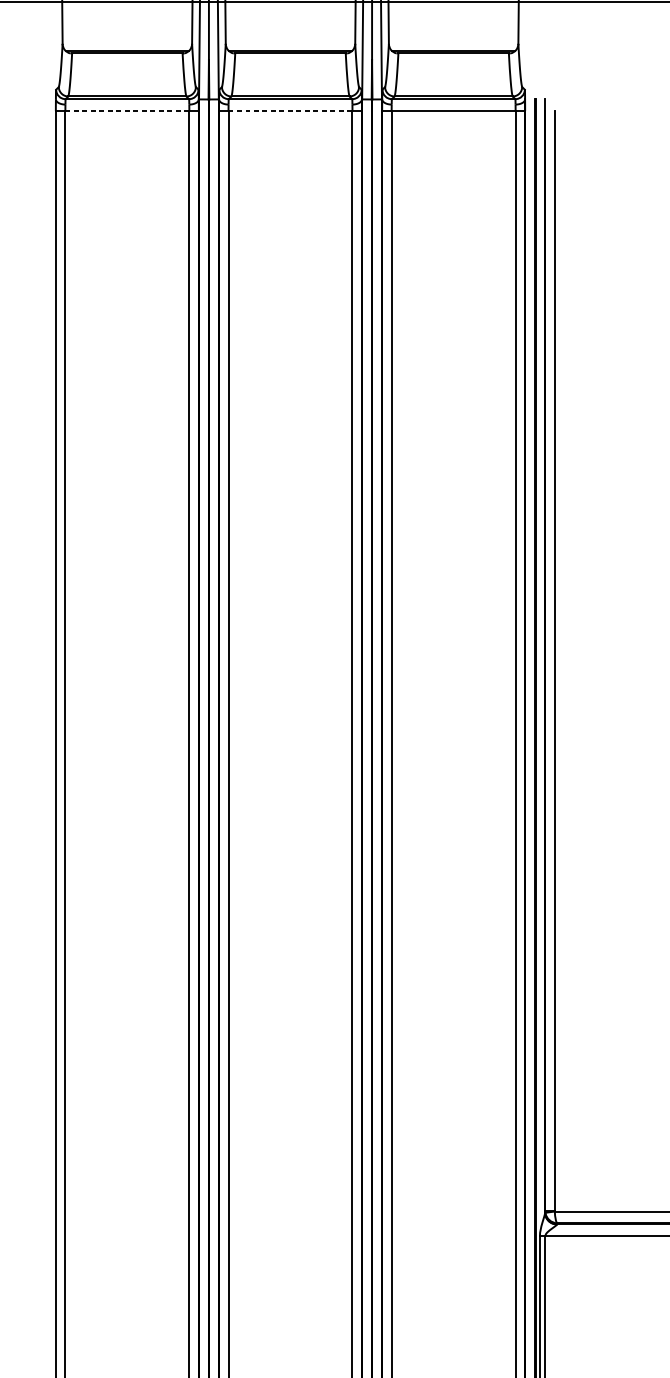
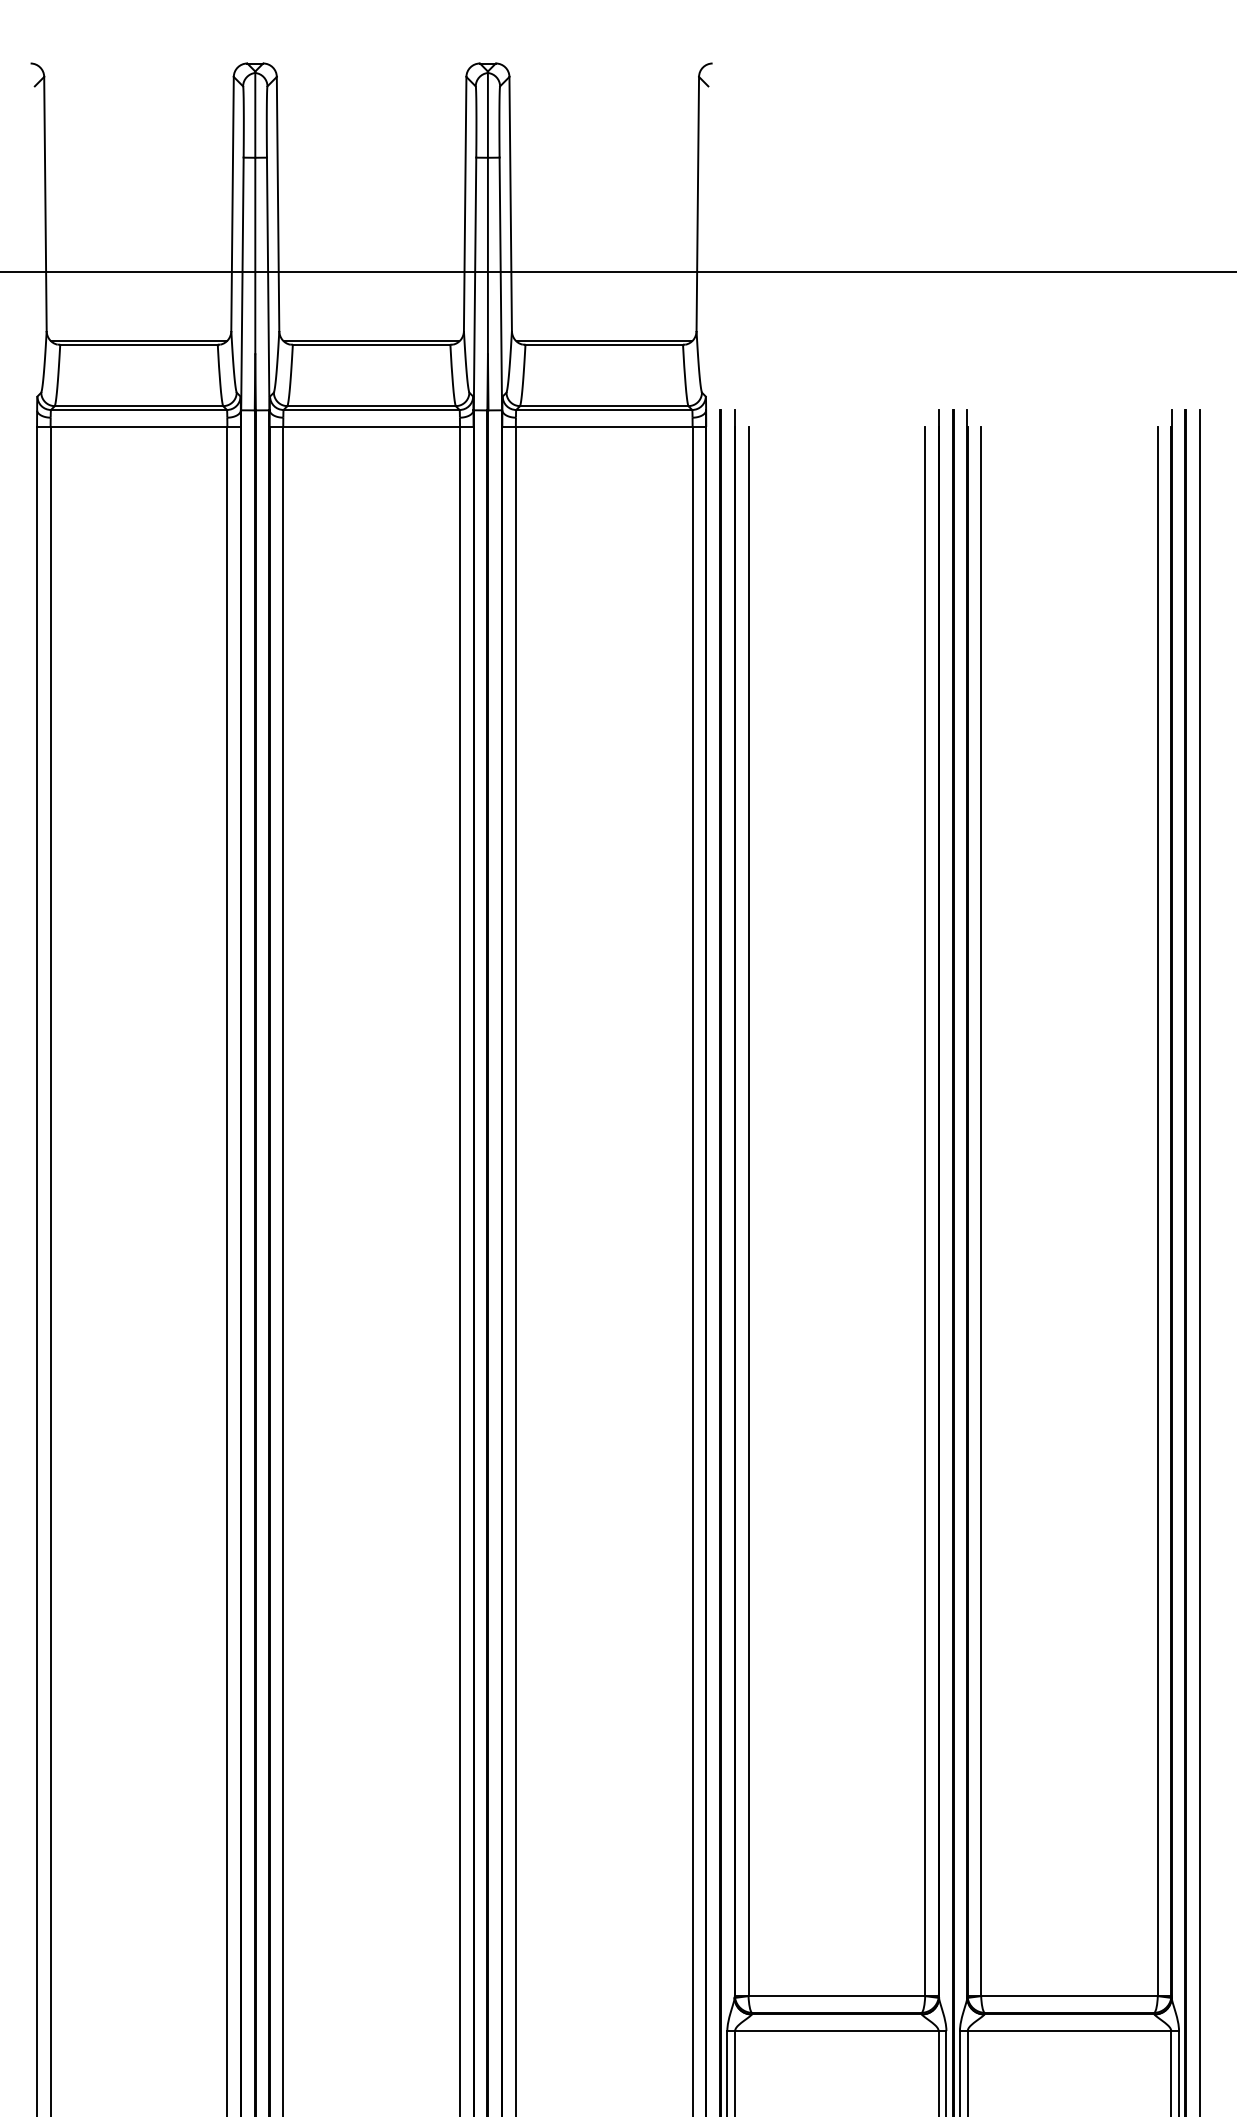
line: (127, 110) -> (139, 426), dashed -> solid
line: (291, 110) -> (372, 426), dashed -> solid

